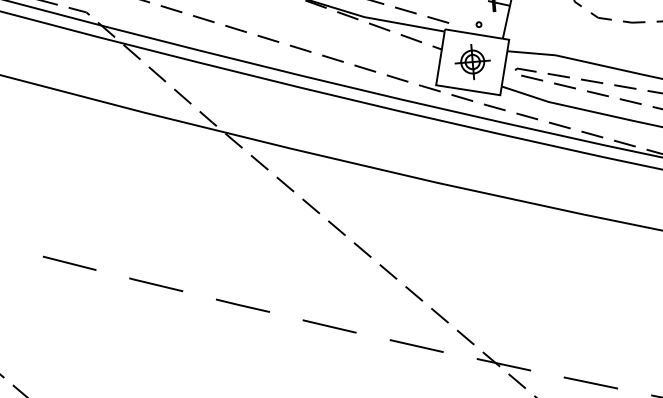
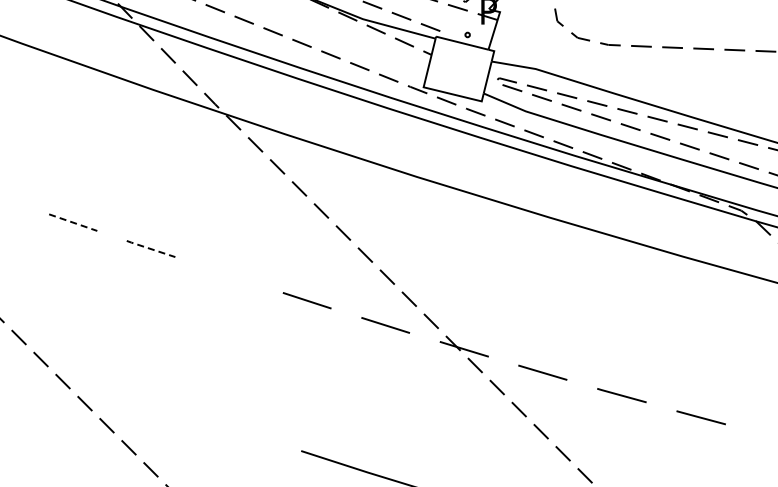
part: (472, 61) -> (458, 68), removed
line: (69, 263) -> (73, 222), solid -> dashed
line: (156, 285) -> (151, 249), solid -> dashed
line: (242, 305) -> (228, 274), removed

